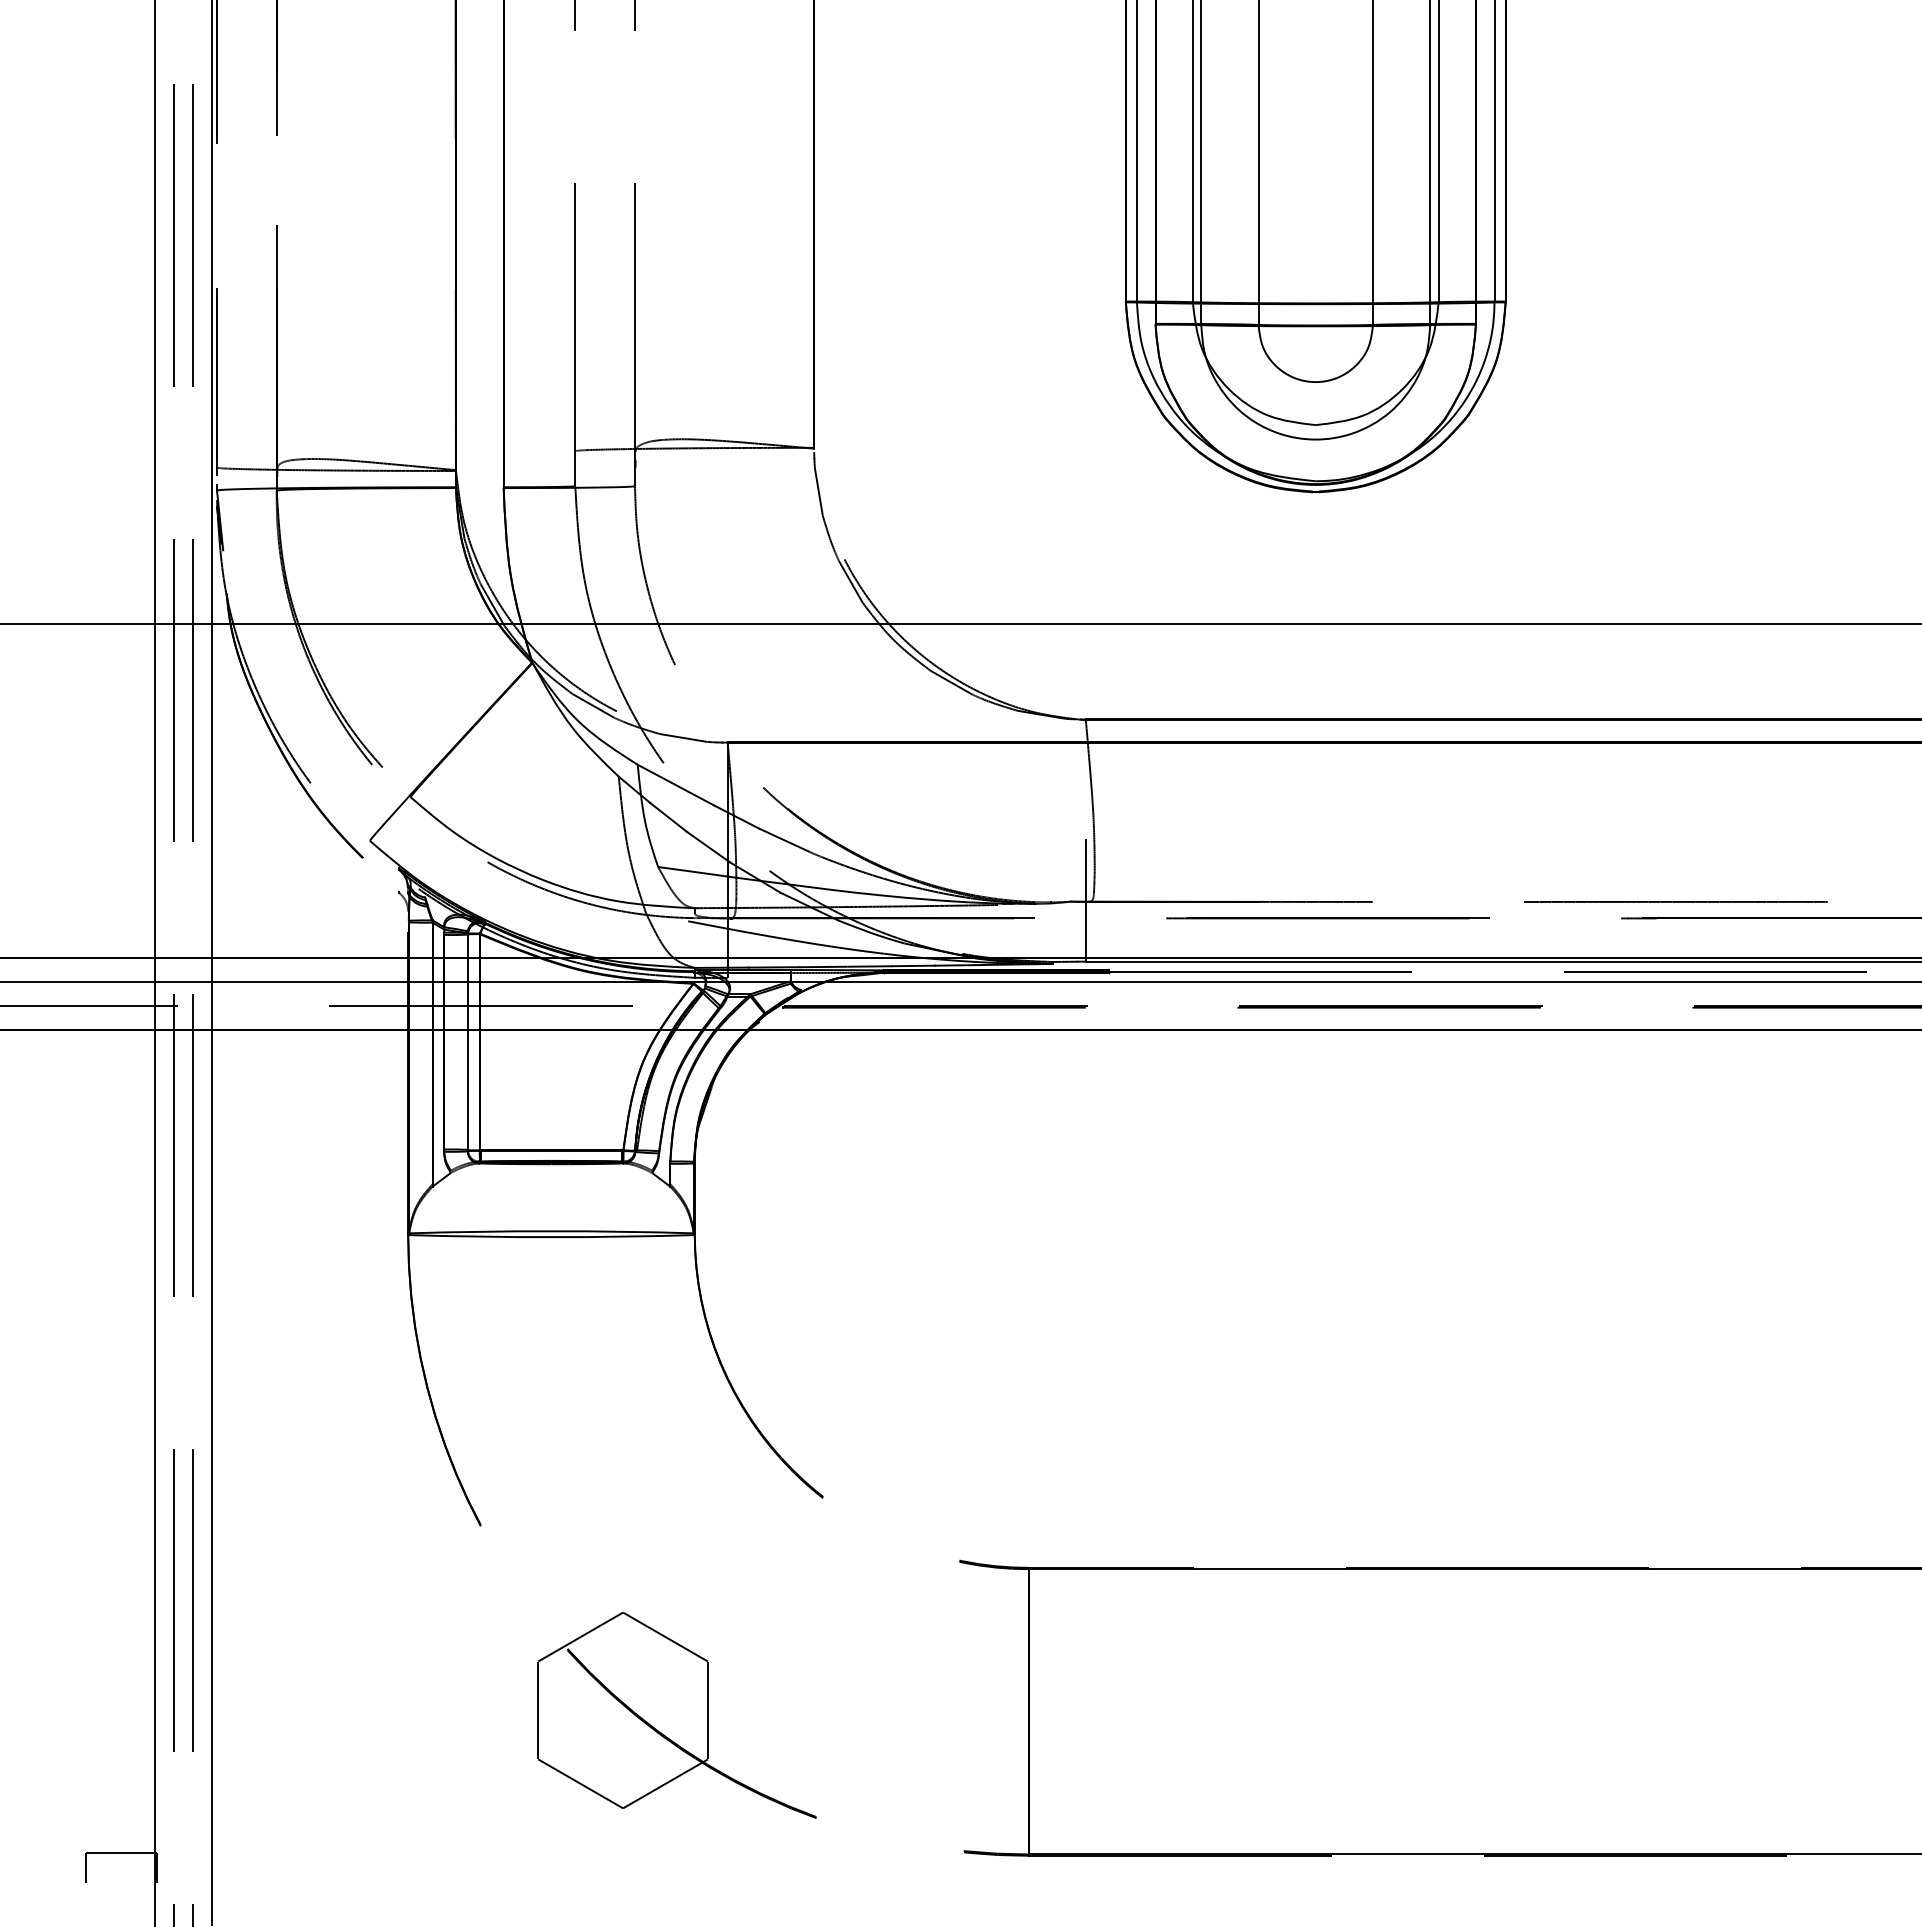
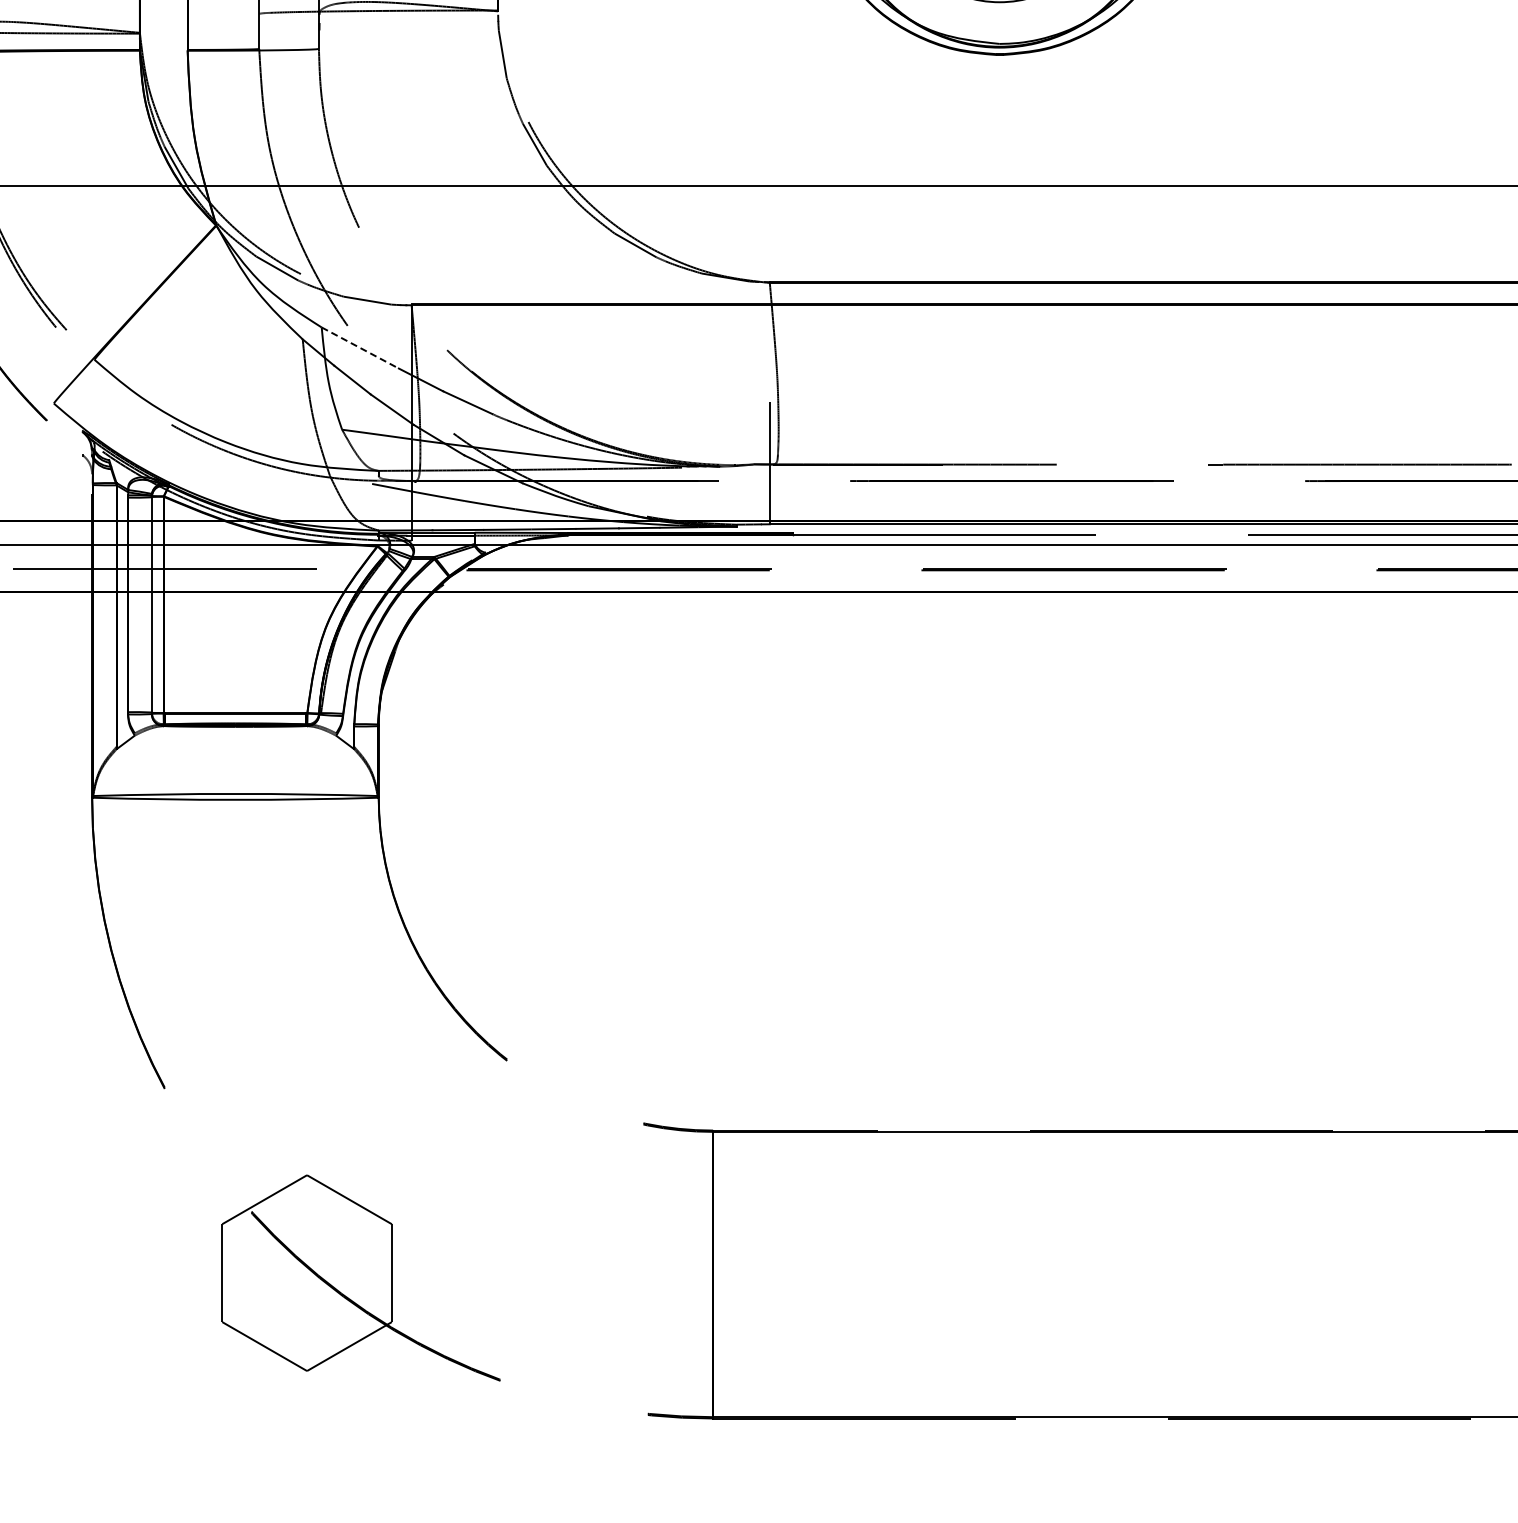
line: (676, 785) -> (360, 348), solid -> dashed

